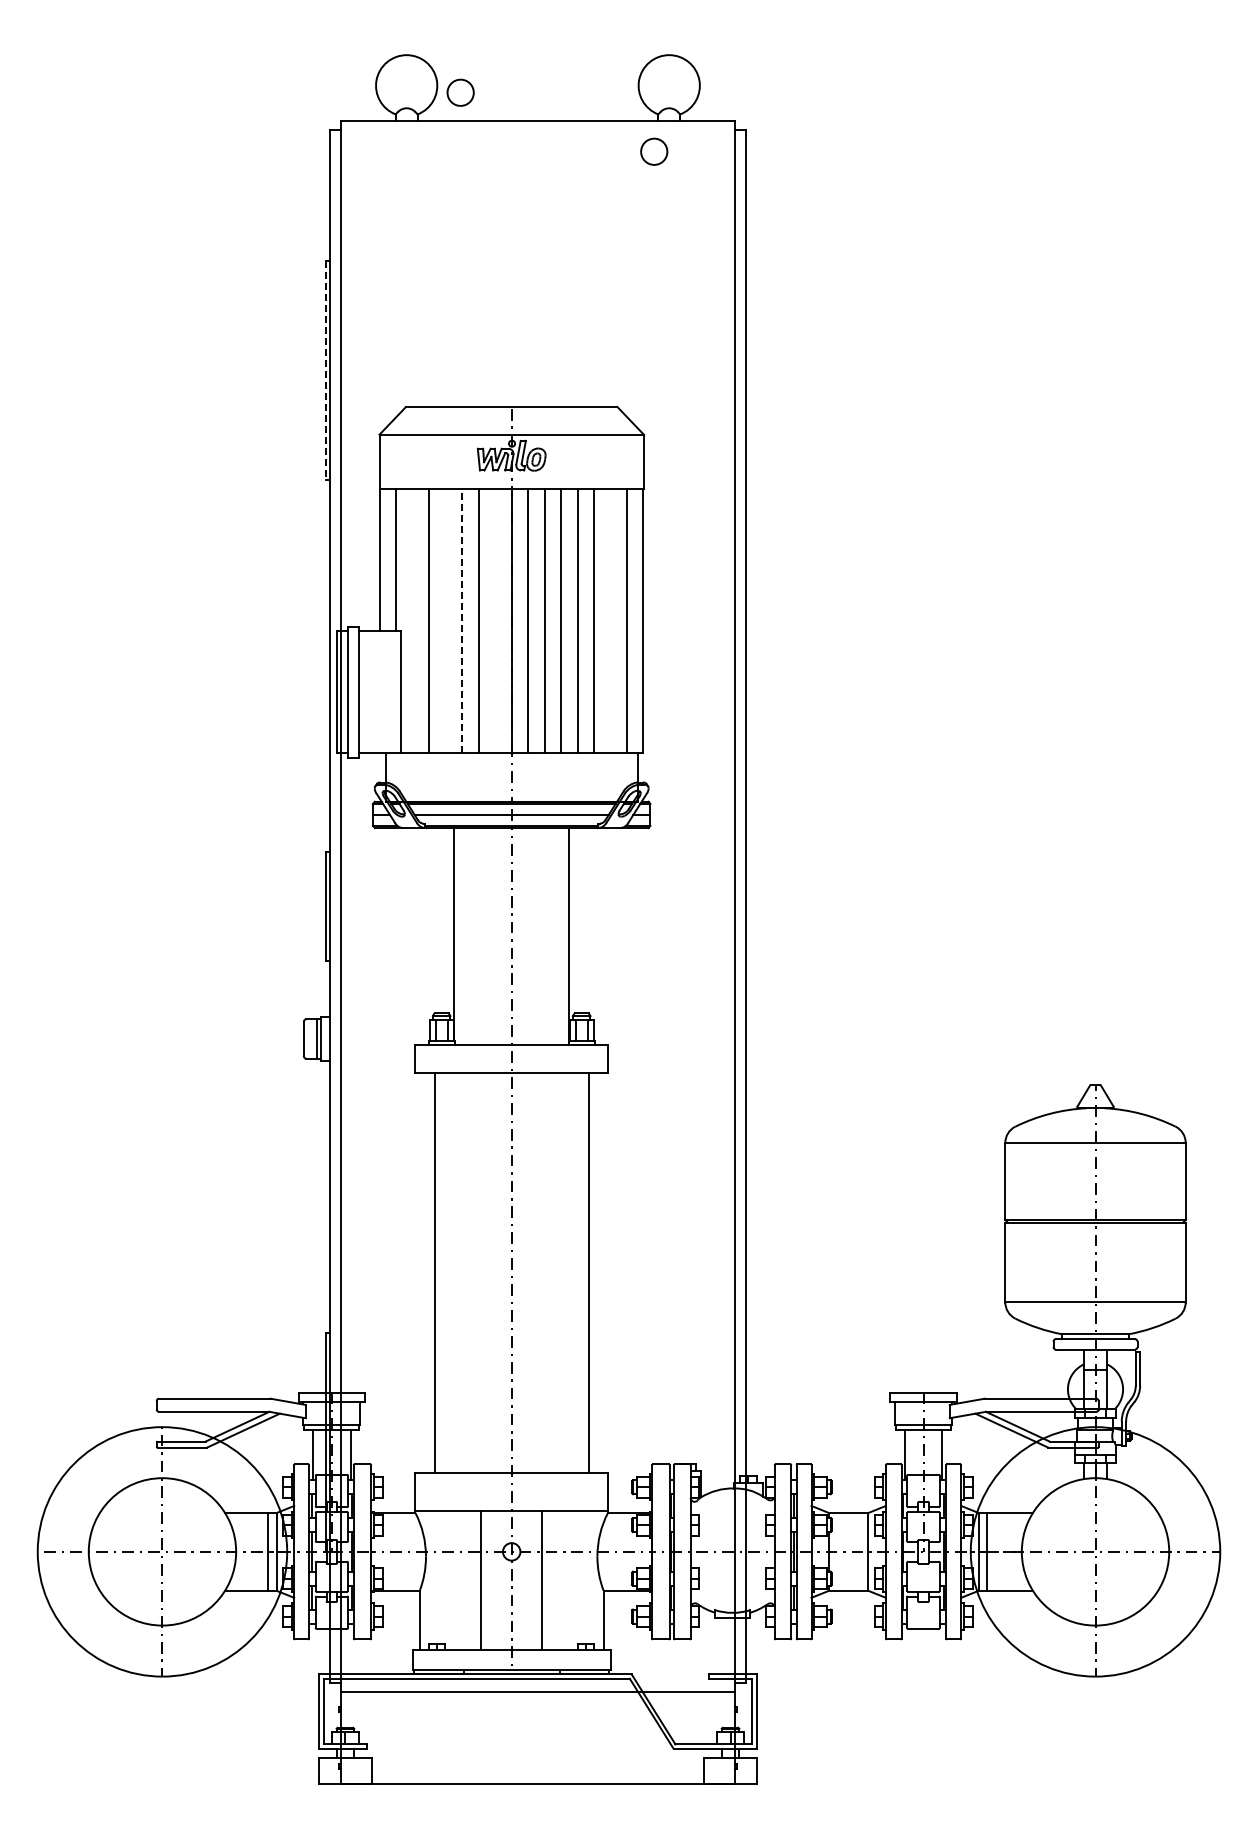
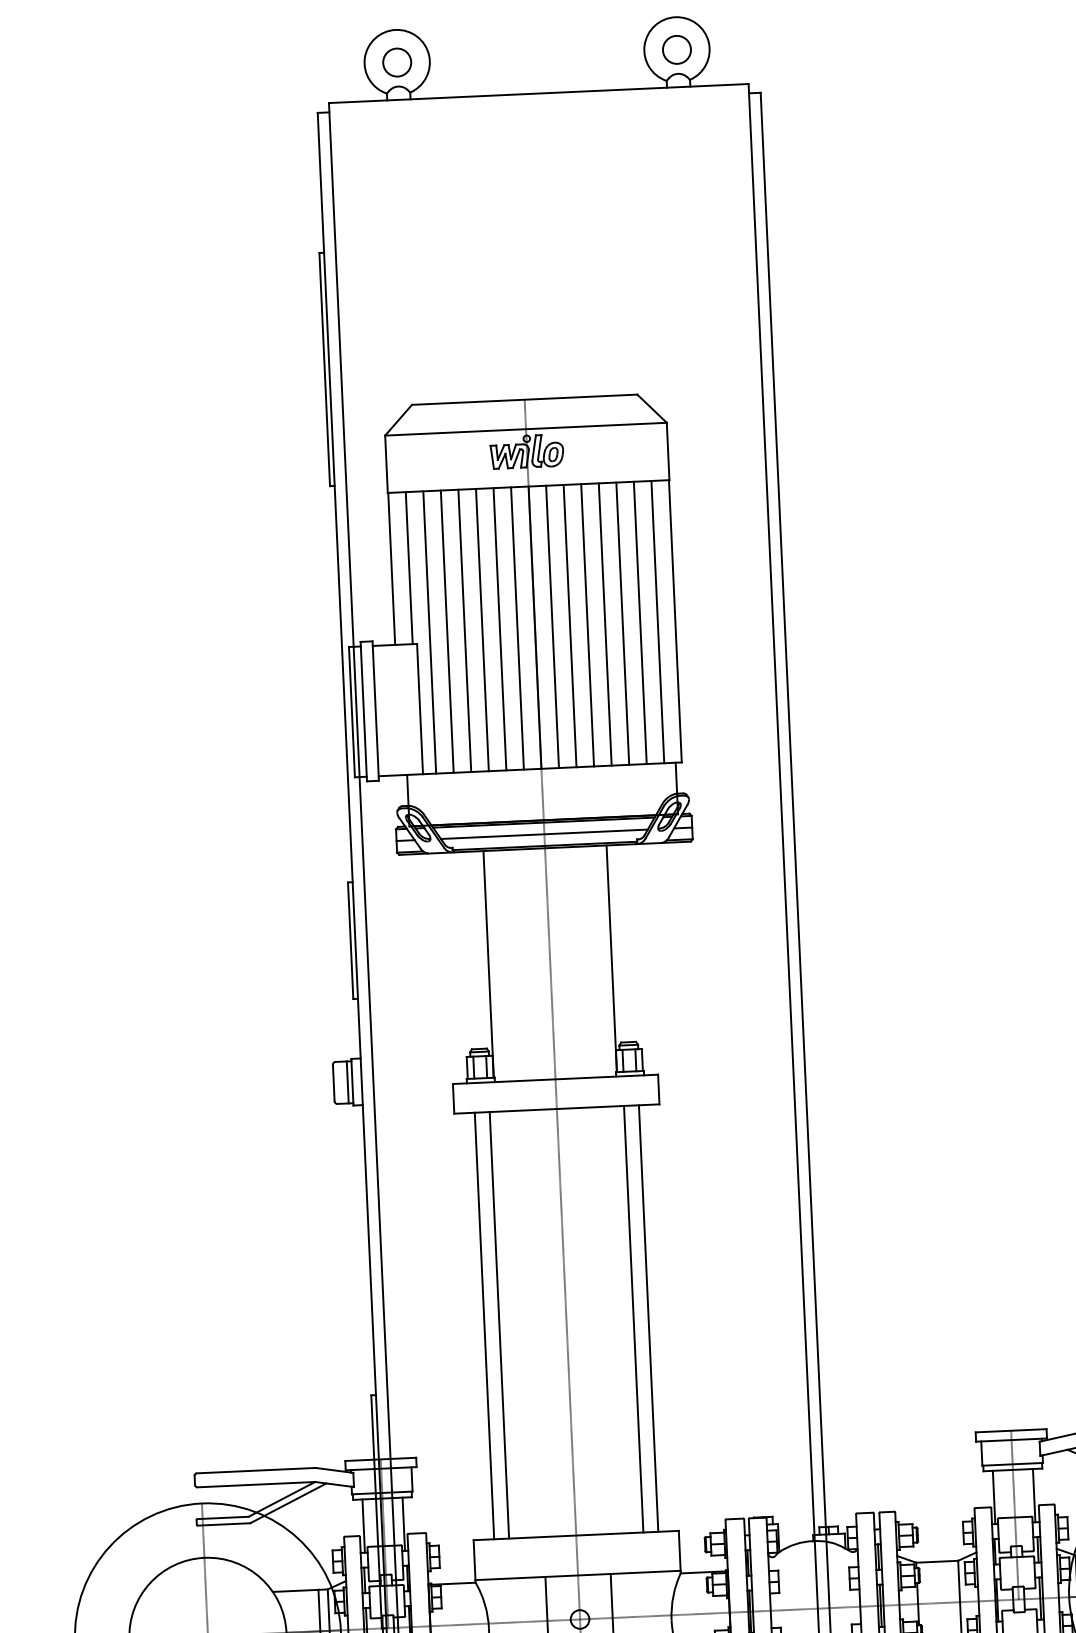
circle: (460, 92) -> (397, 62), moved
circle: (654, 151) -> (677, 49), moved
line: (325, 370) -> (324, 369), dashed -> solid
line: (412, 620) -> (429, 631), added
line: (445, 620) -> (464, 630), added
line: (462, 620) -> (482, 629), dashed -> solid
line: (495, 620) -> (517, 627), added
line: (610, 620) -> (640, 622), added
line: (448, 1272) -> (499, 1324), added
line: (574, 1272) -> (633, 1318), added

